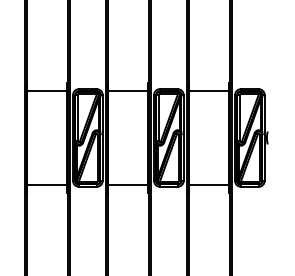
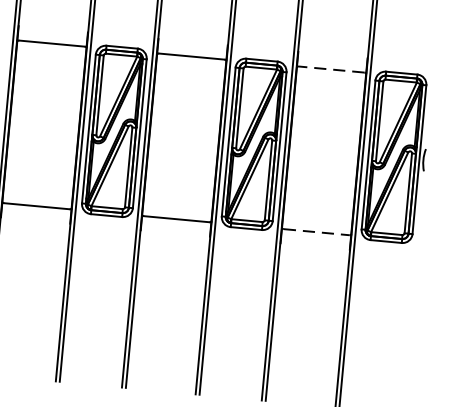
line: (209, 90) -> (331, 68), solid -> dashed
line: (209, 185) -> (316, 232), solid -> dashed

